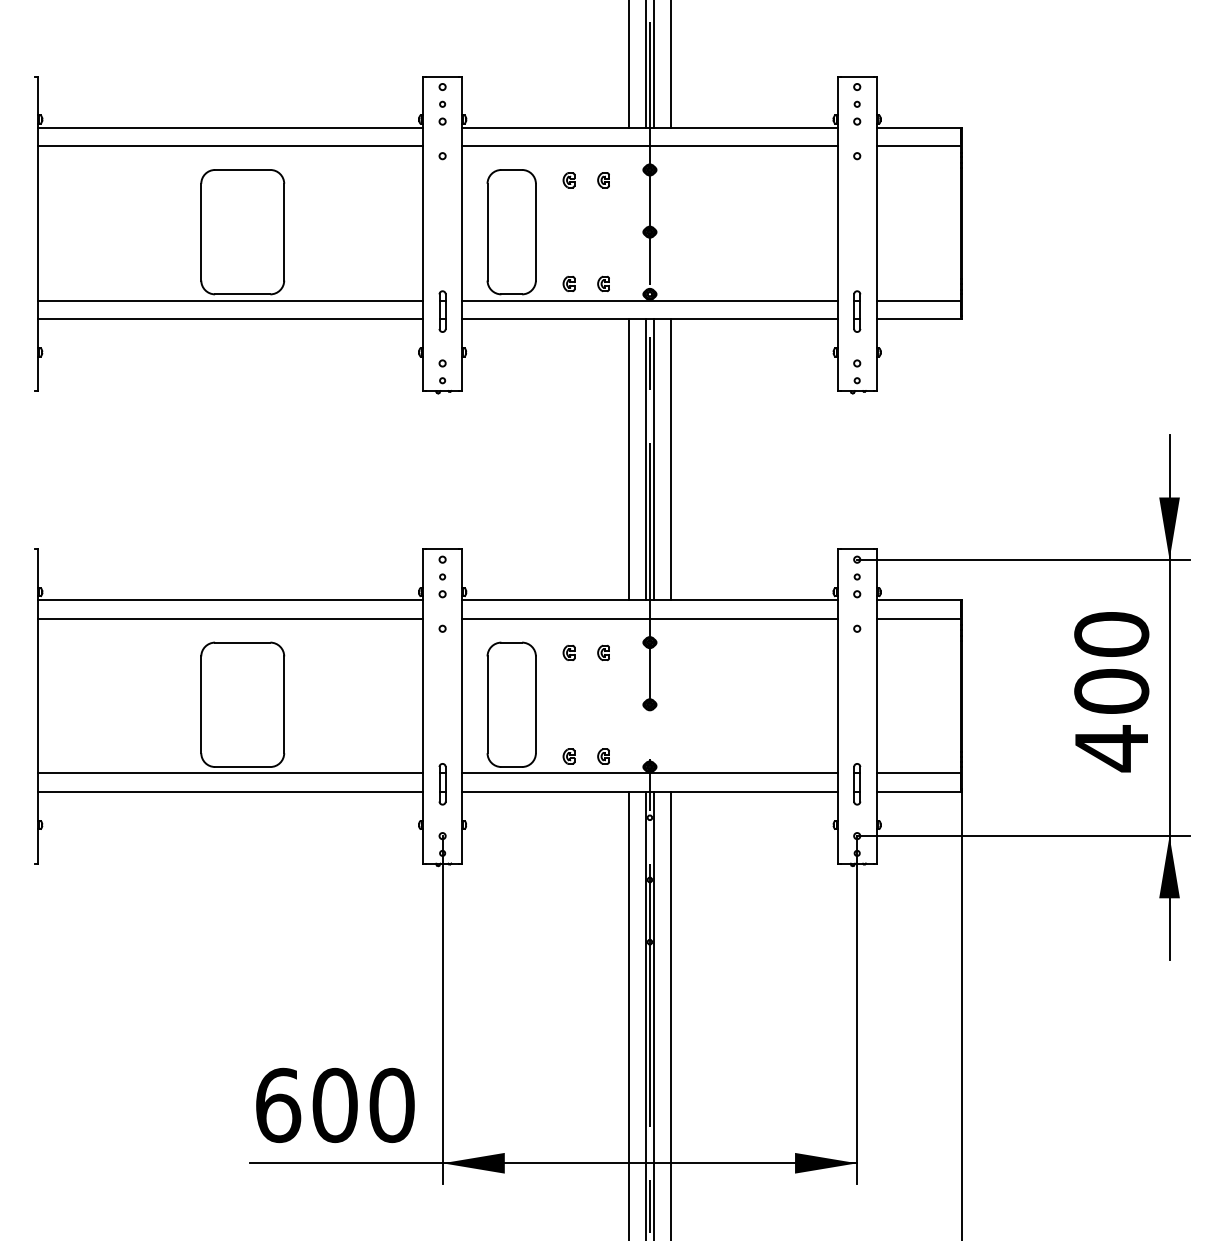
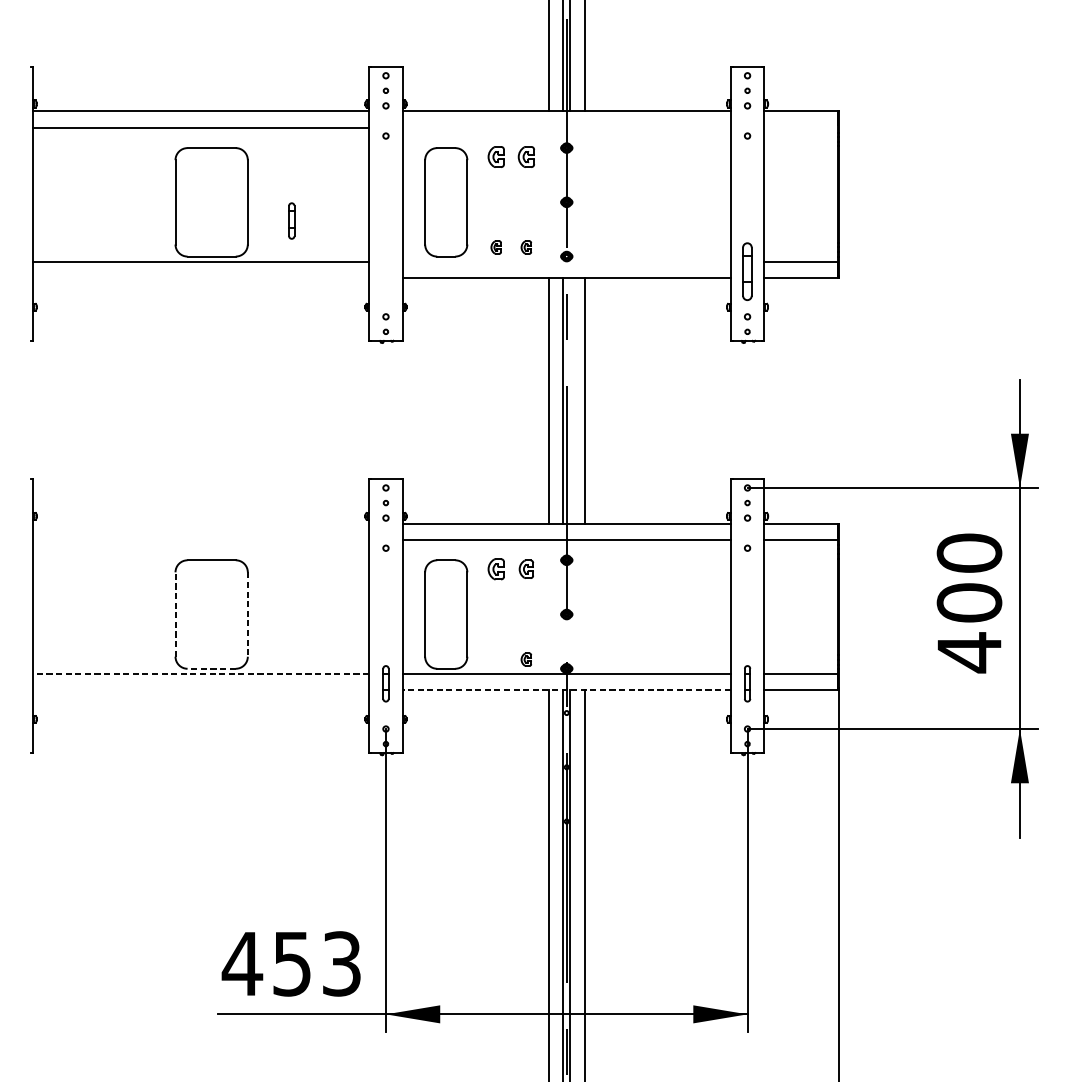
line: (649, 146) -> (566, 127), removed
line: (918, 146) -> (800, 127), removed
part: (568, 180) -> (495, 157), size x1.6
part: (603, 180) -> (526, 157), size x1.6
line: (649, 300) -> (566, 261), removed
part: (442, 311) -> (291, 220), moved
part: (857, 311) -> (747, 271), size x1.6
line: (230, 319) -> (200, 278), removed
line: (654, 459) -> (570, 400), removed
line: (230, 600) -> (200, 523), removed
line: (230, 619) -> (200, 540), removed
part: (568, 652) -> (495, 568), size x1.6
part: (603, 652) -> (526, 568), size x1.4
line: (201, 704) -> (175, 614), solid -> dashed
line: (284, 705) -> (248, 615), solid -> dashed
part: (568, 756) -> (495, 659), removed
line: (242, 767) -> (211, 669), solid -> dashed
line: (230, 773) -> (200, 674), solid -> dashed
line: (230, 791) -> (200, 690), removed
line: (649, 791) -> (566, 690), solid -> dashed
text: (334, 1105) -> (291, 963), 600 -> 453

